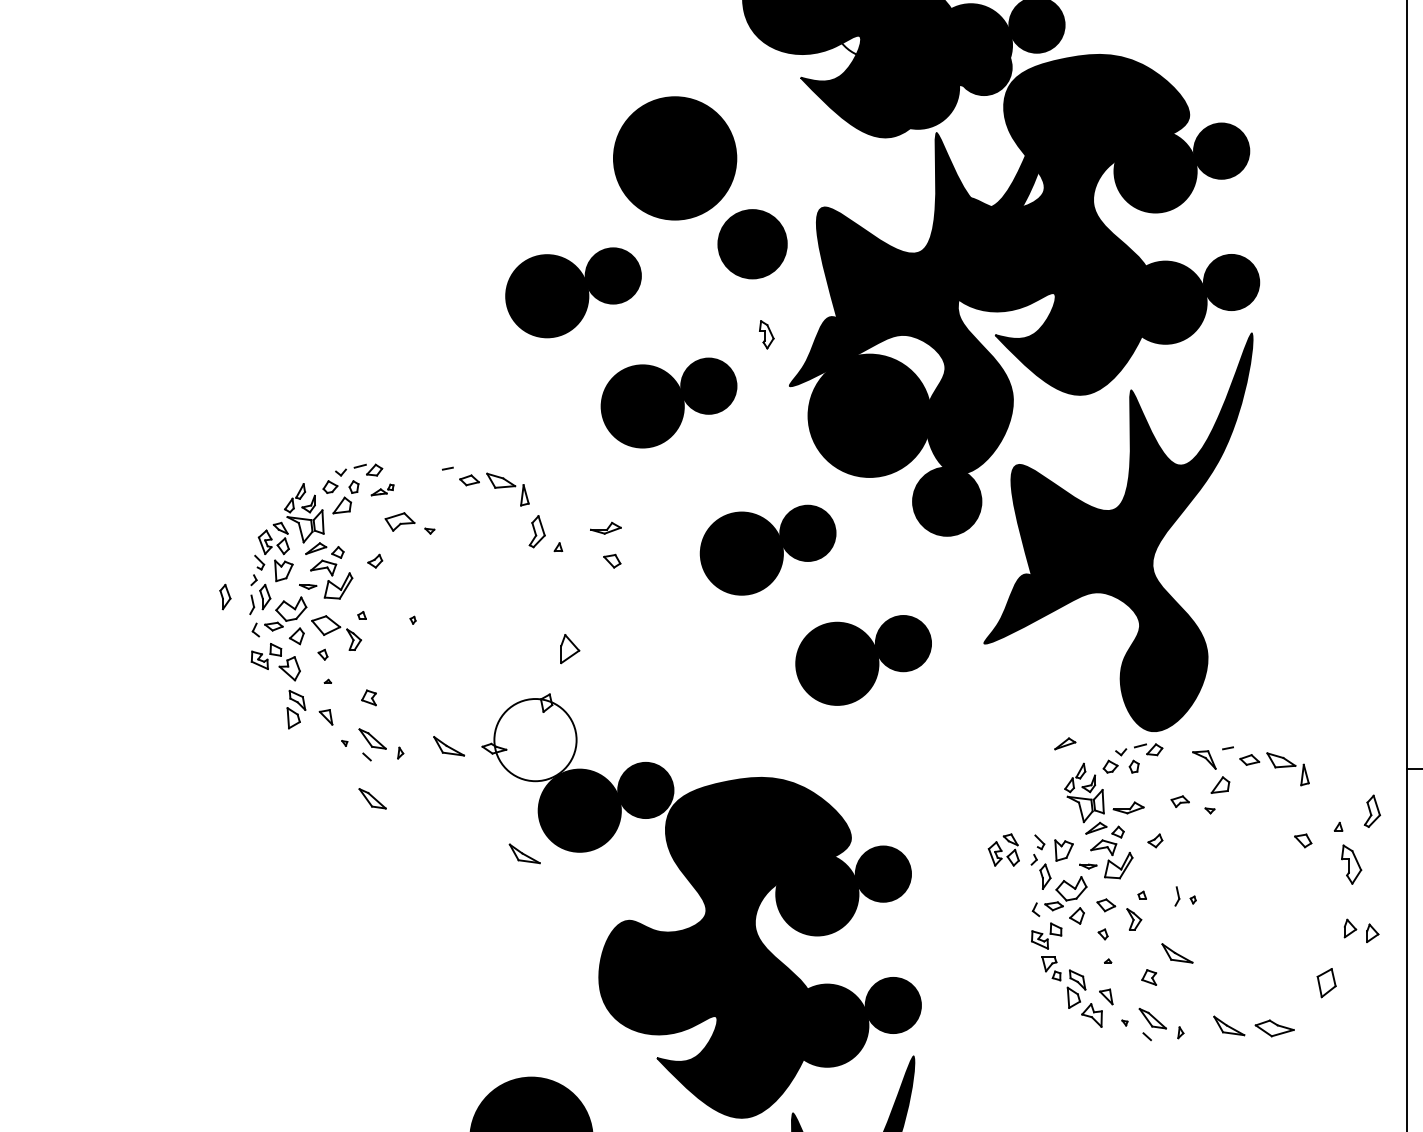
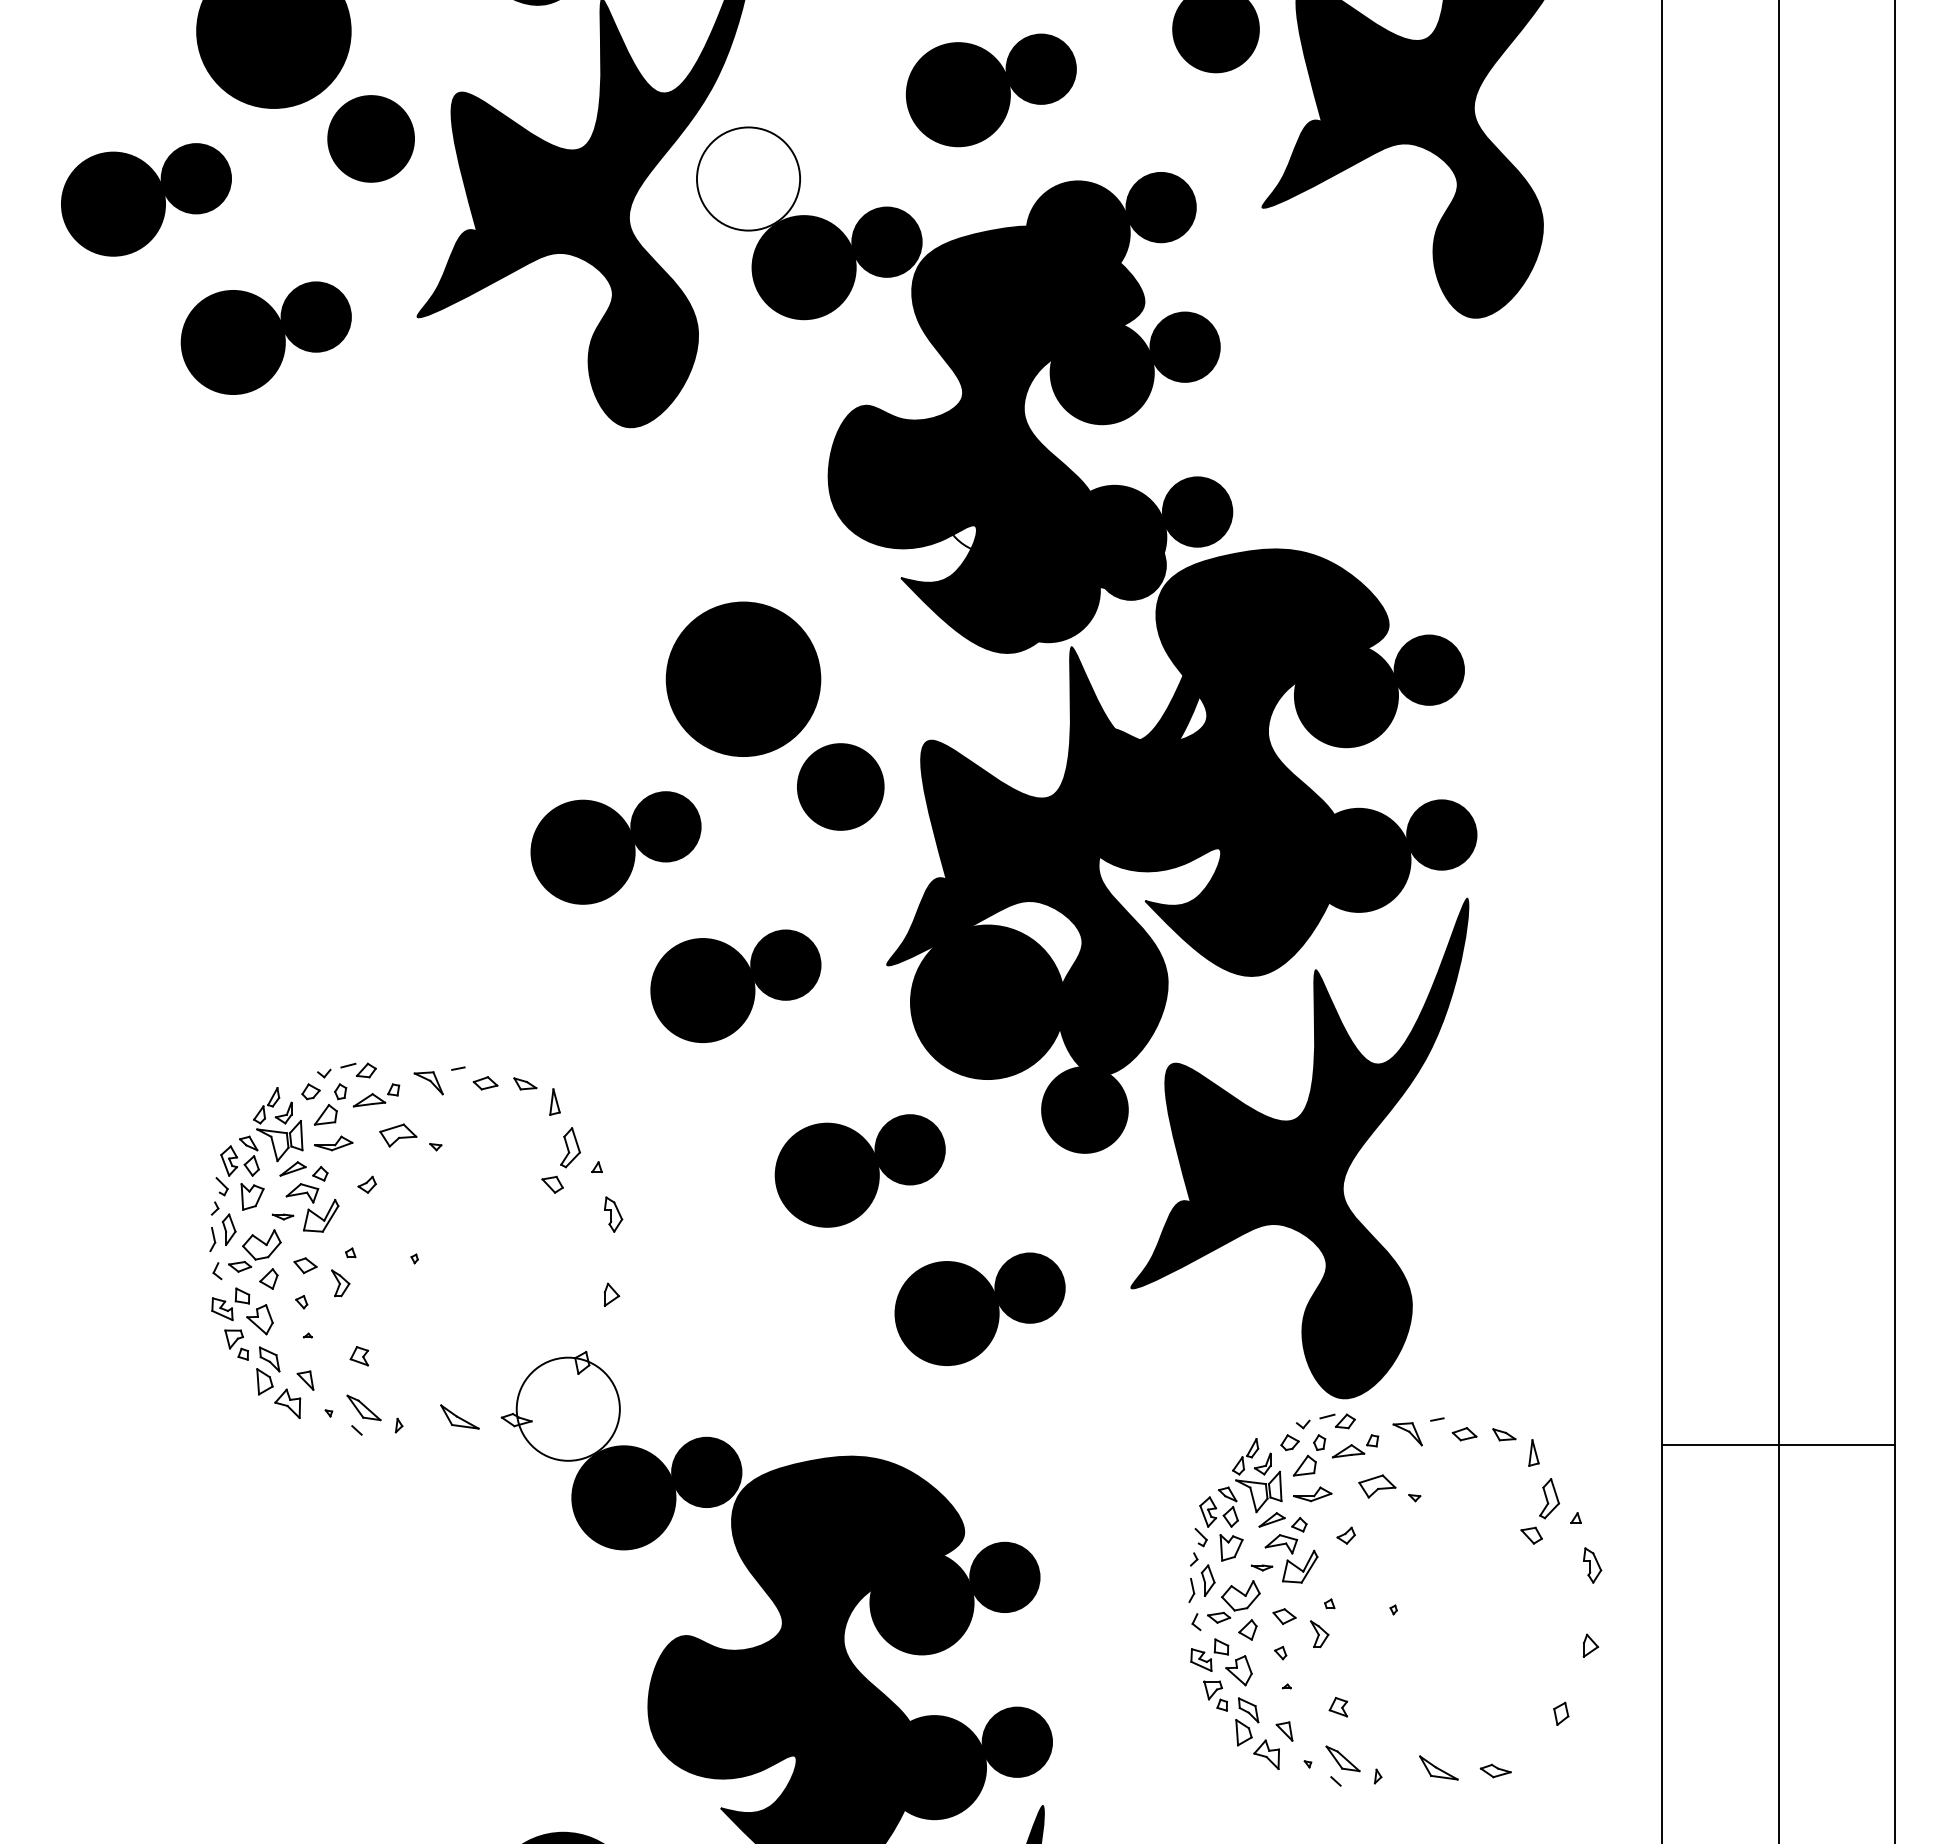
part: (766, 334) -> (613, 1214), moved
part: (424, 480) -> (428, 1083), added
part: (501, 480) -> (525, 1083), size x0.62
part: (382, 490) -> (376, 1095), size x1.67
part: (605, 528) -> (333, 1143), moved
part: (612, 561) -> (552, 1184), moved
part: (224, 596) -> (178, 1229), removed
part: (326, 625) -> (305, 1265), size x0.62
part: (569, 648) -> (611, 1294), size x0.62
part: (271, 688) -> (236, 1344), added
part: (311, 735) -> (287, 1403), added
part: (1064, 743) -> (1232, 1413), removed
part: (1281, 760) -> (1504, 1434), size x0.62
part: (1162, 769) -> (1355, 1446), added
part: (1220, 784) -> (1304, 1465), moved
part: (372, 798) -> (363, 1482), removed
part: (1180, 801) -> (1377, 1486), size x1.67
part: (1372, 811) -> (1549, 1498), moved
part: (1003, 849) -> (1218, 1506), moved
part: (524, 853) -> (554, 1551), removed
part: (1351, 864) -> (1592, 1565), size x0.71
part: (1177, 896) -> (1191, 1590), moved
part: (1372, 933) -> (1618, 1651), removed
part: (1069, 948) -> (1238, 1670), added
part: (1177, 953) -> (1373, 1676), removed
part: (1326, 982) -> (1561, 1713), size x0.62
part: (1274, 1027) -> (1495, 1770), size x0.62

